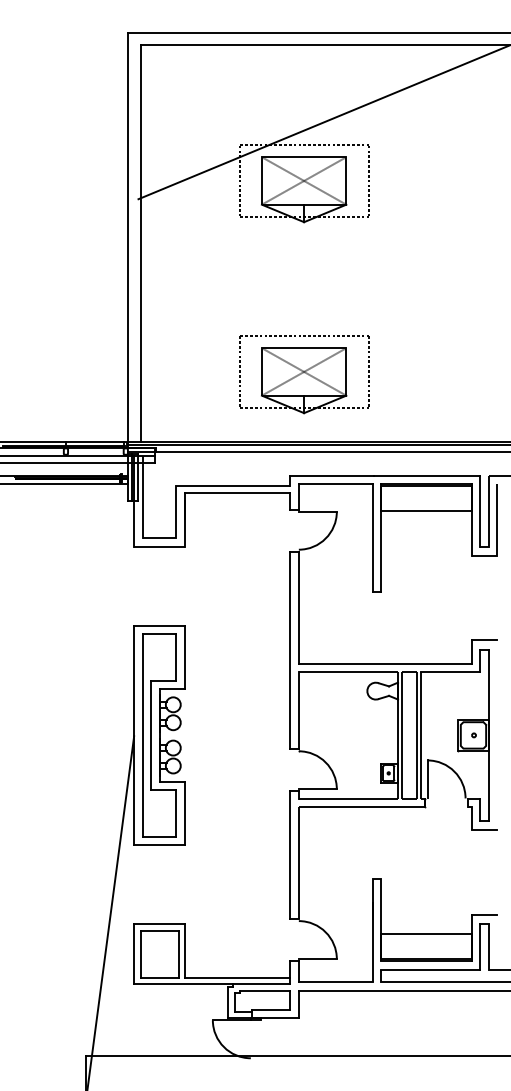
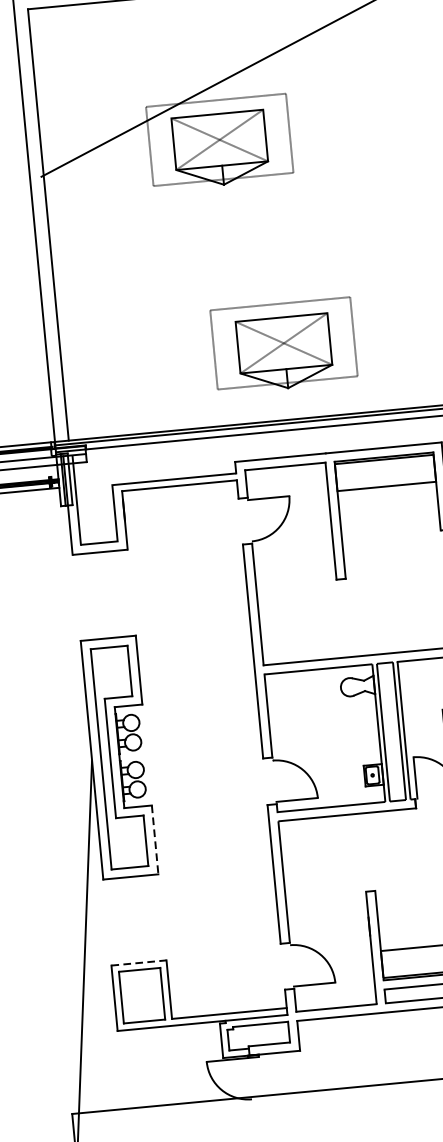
part: (304, 374) -> (284, 346), moved
line: (184, 813) -> (154, 839), solid -> dashed
line: (160, 924) -> (140, 963), solid -> dashed

